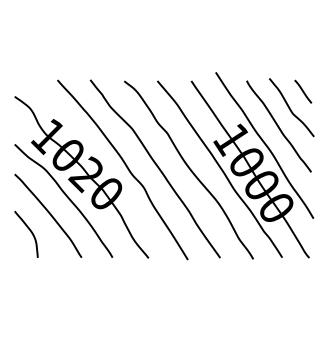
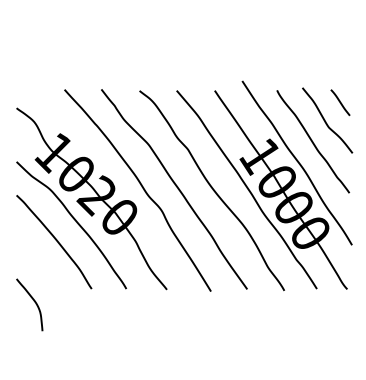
curve: (29, 231) -> (33, 301), moved

